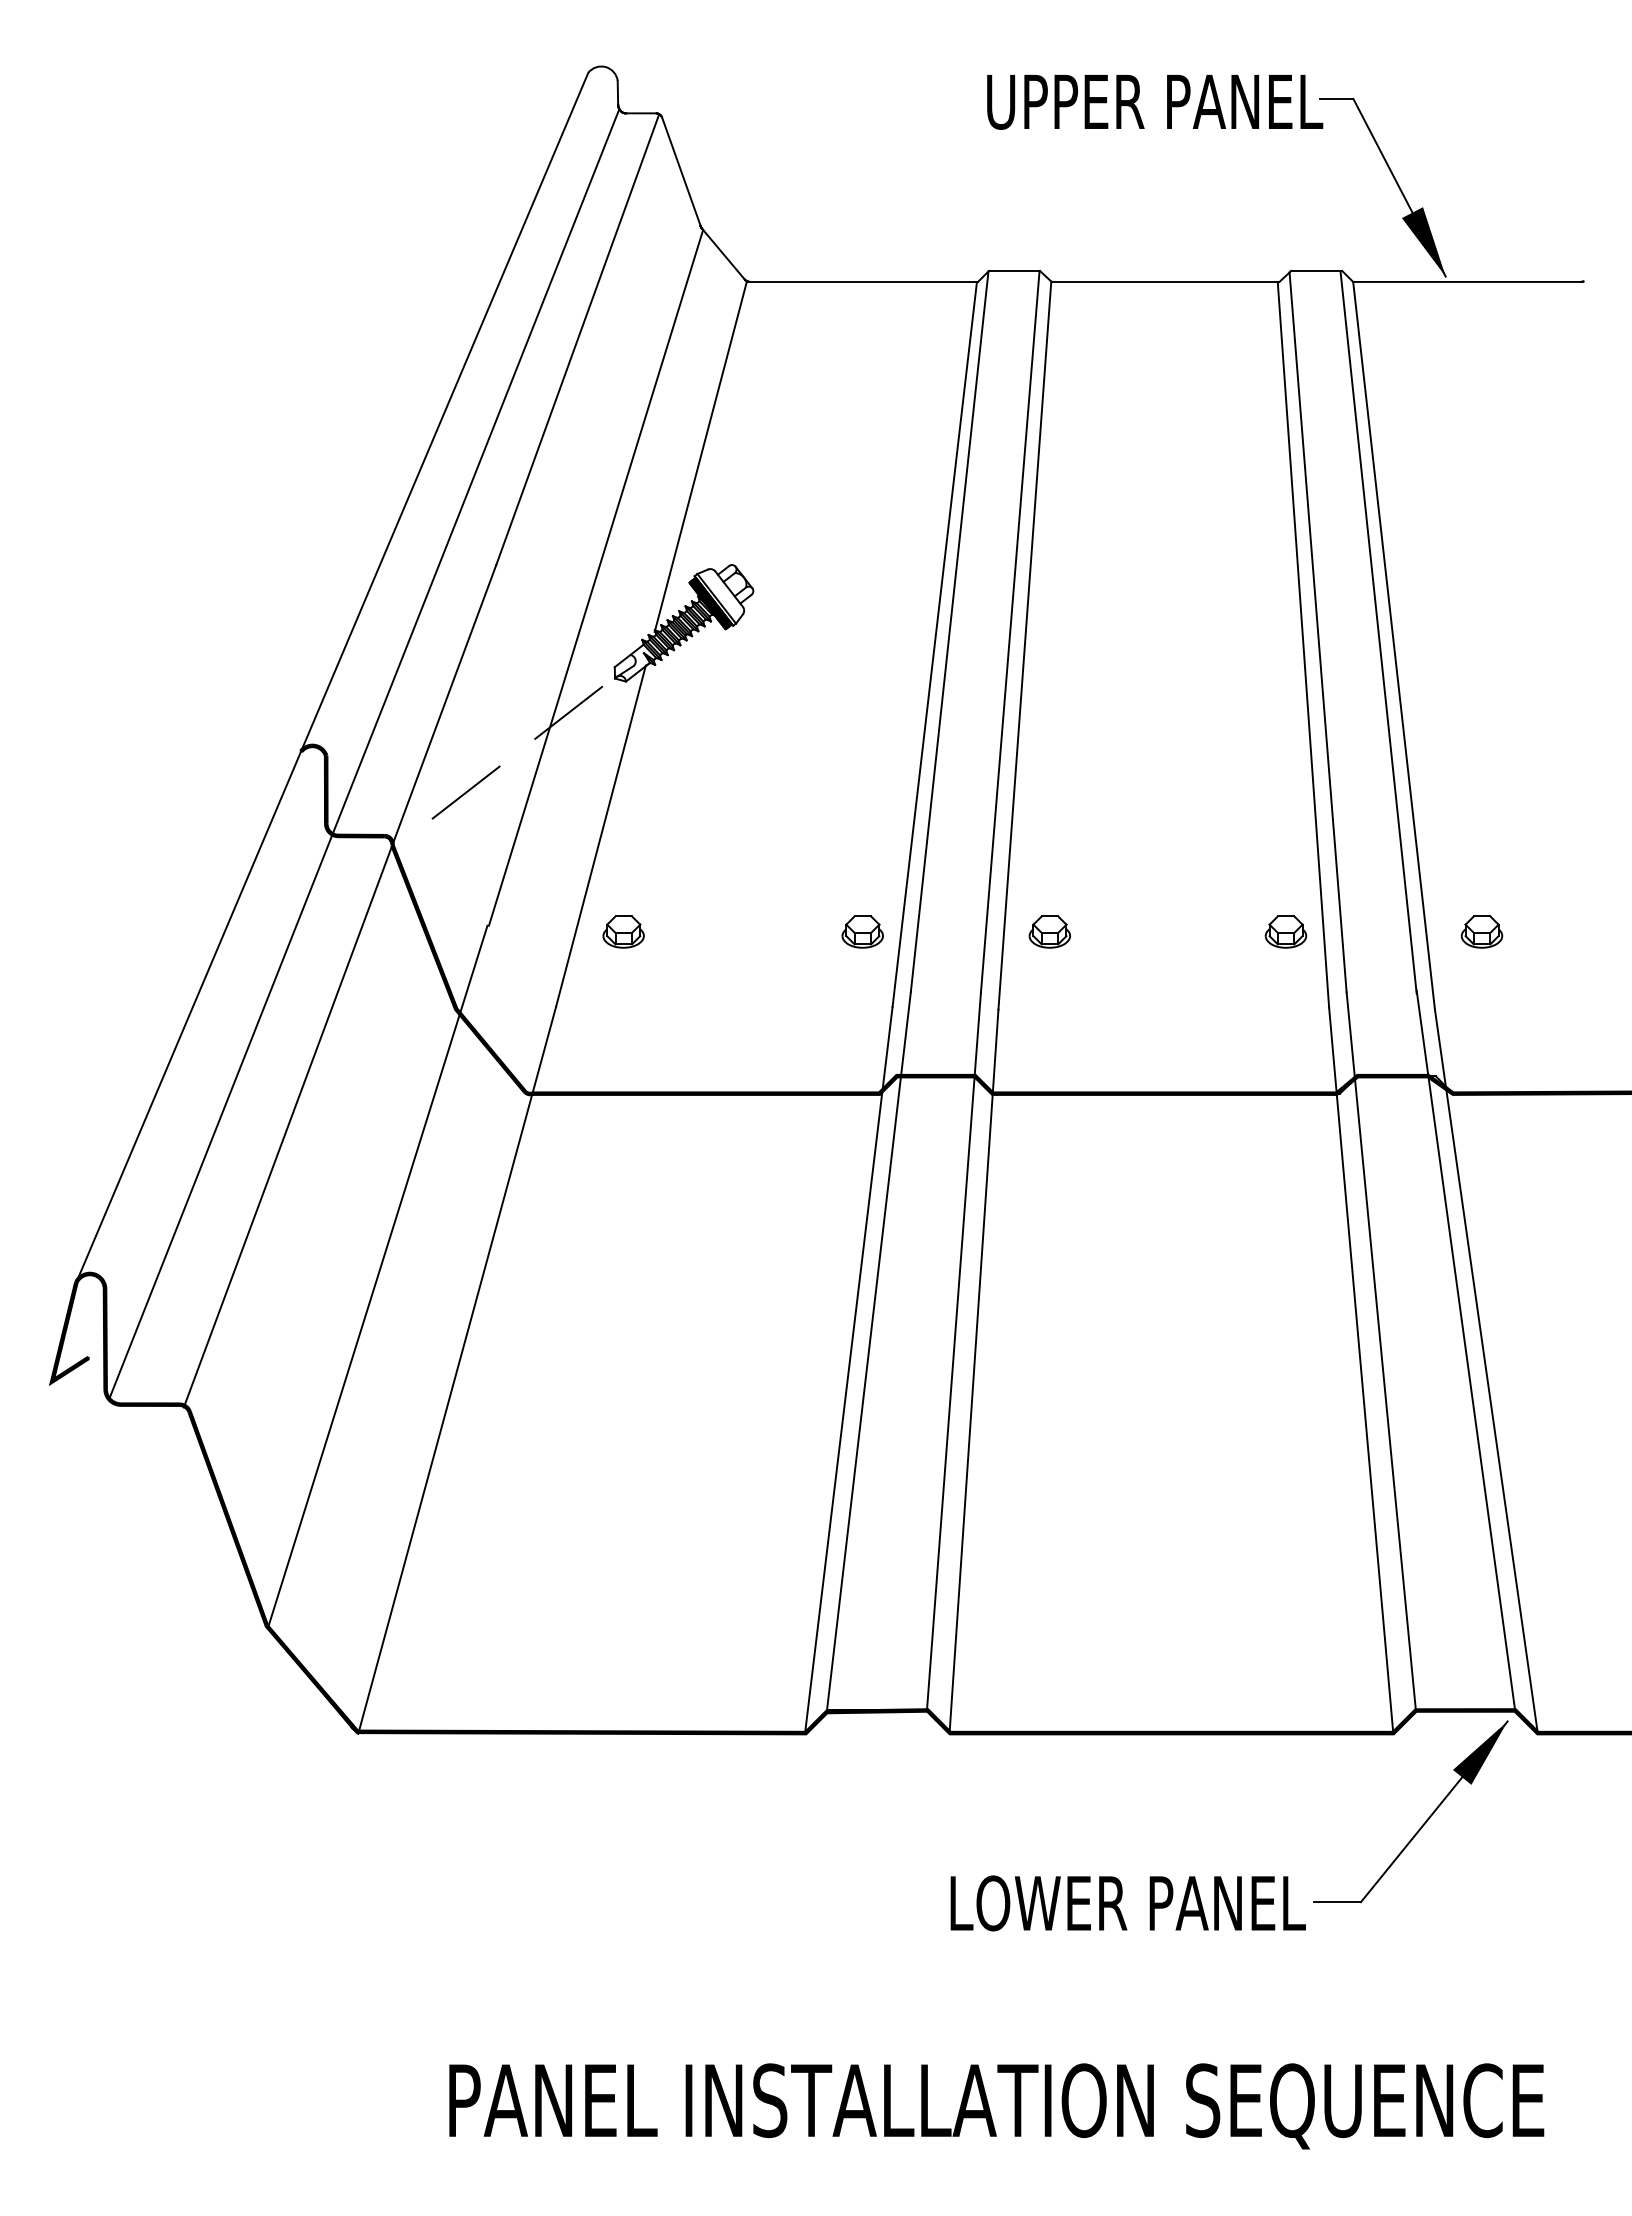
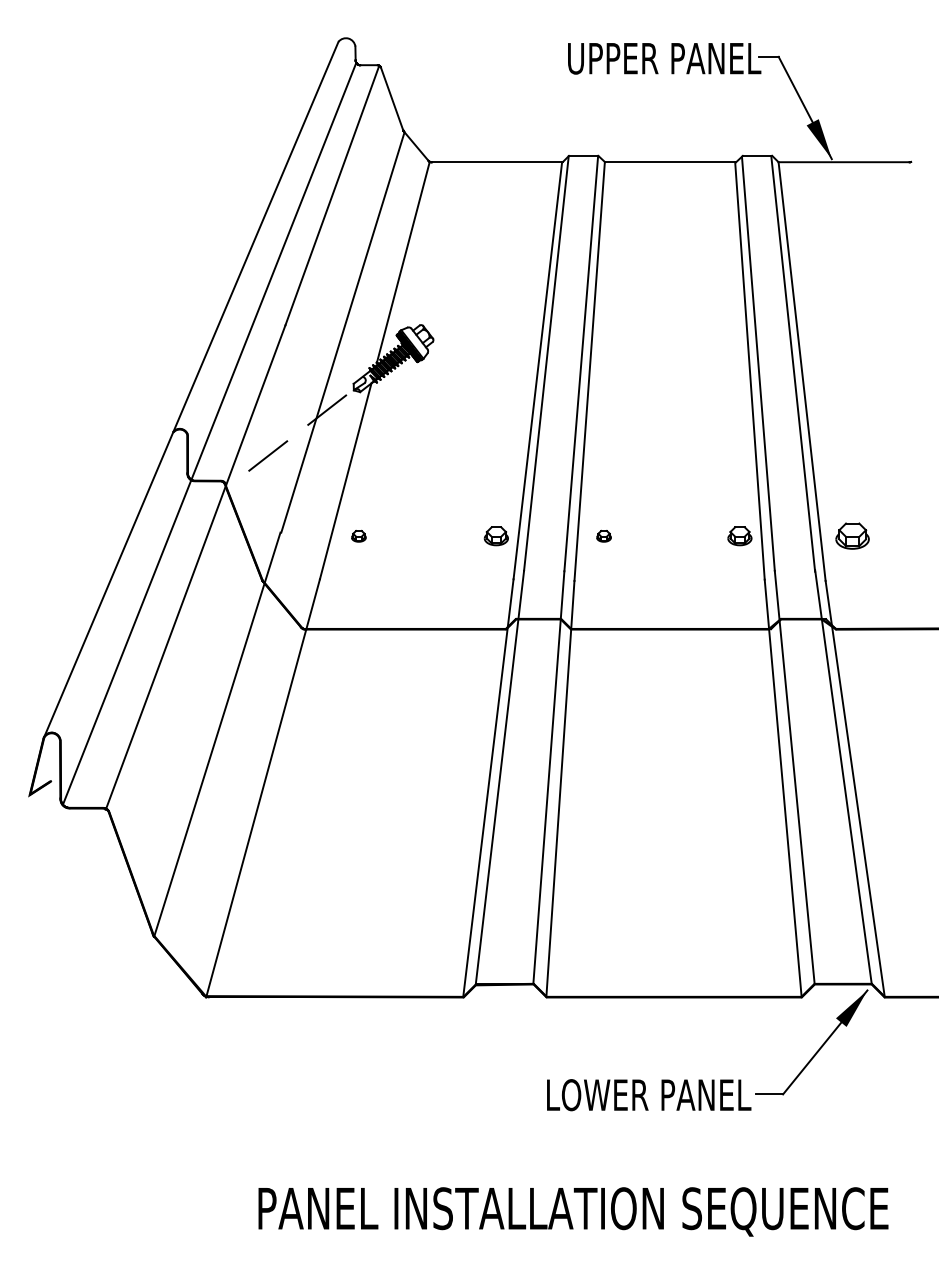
part: (623, 932) -> (358, 536), size x0.6
part: (1048, 932) -> (603, 536), size x0.6
part: (1481, 932) -> (852, 536), size x1.4

